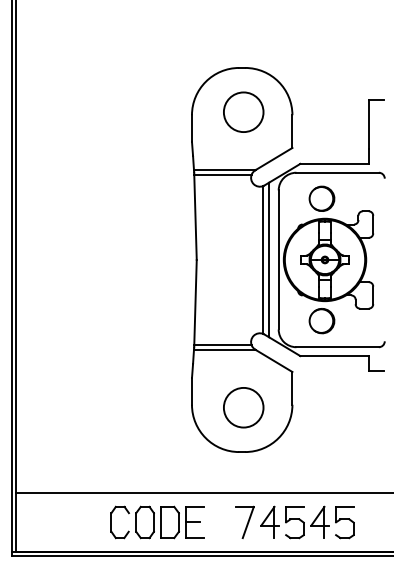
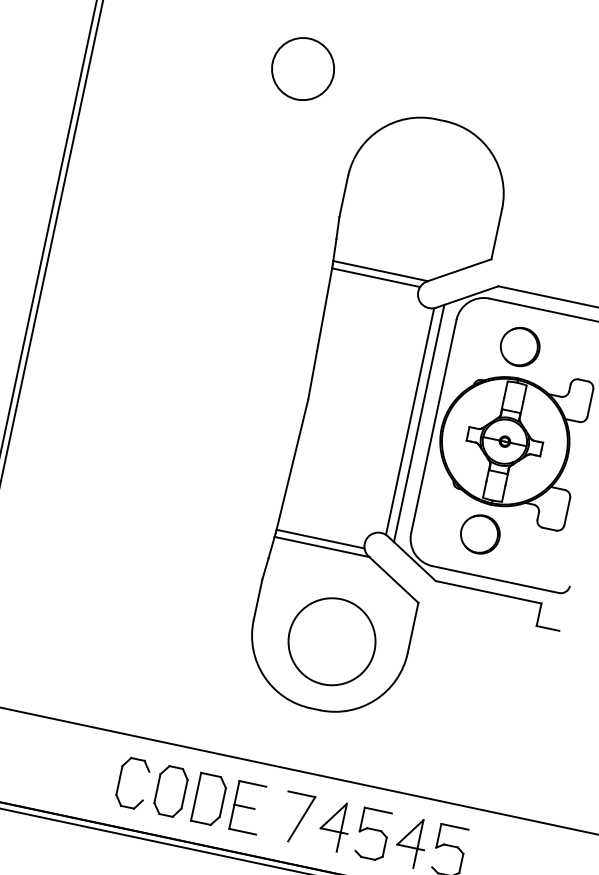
circle: (243, 111) -> (303, 67), moved
circle: (243, 407) -> (331, 641), size x1.4
part: (157, 522) -> (190, 795), moved

